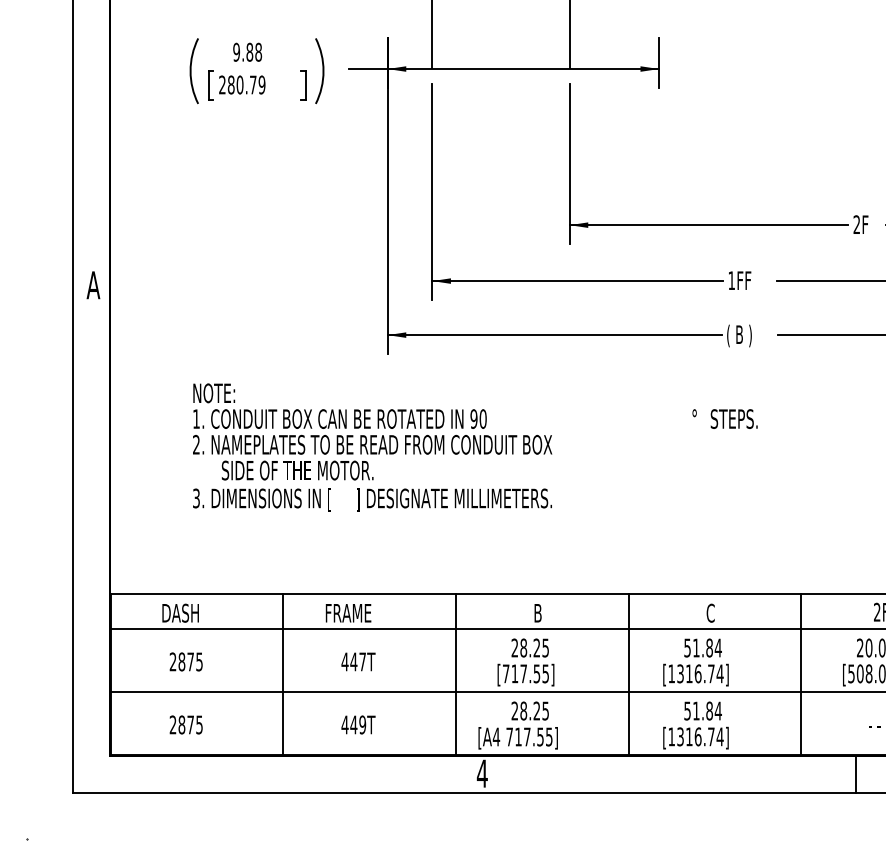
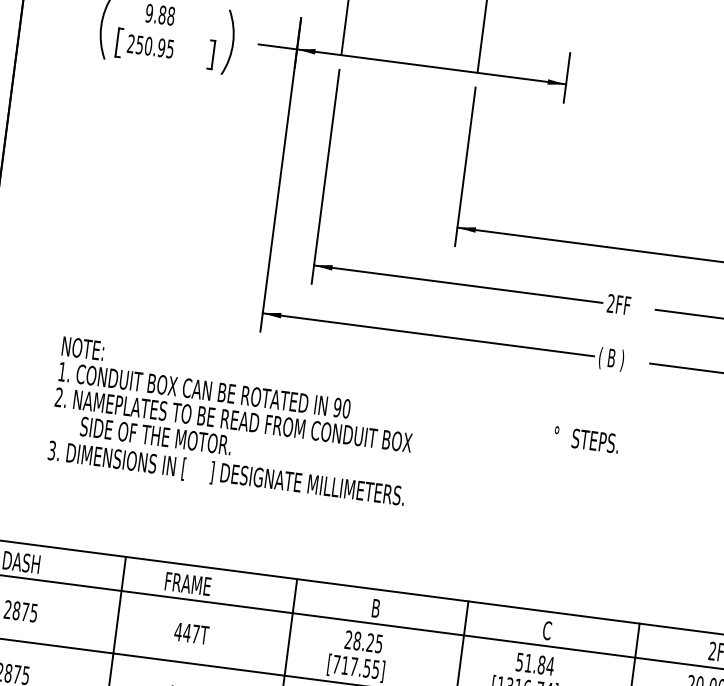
text: (246, 84) -> (155, 46), 280.79 -> 250.95
text: (731, 280) -> (610, 303), 1FF -> 2FF

